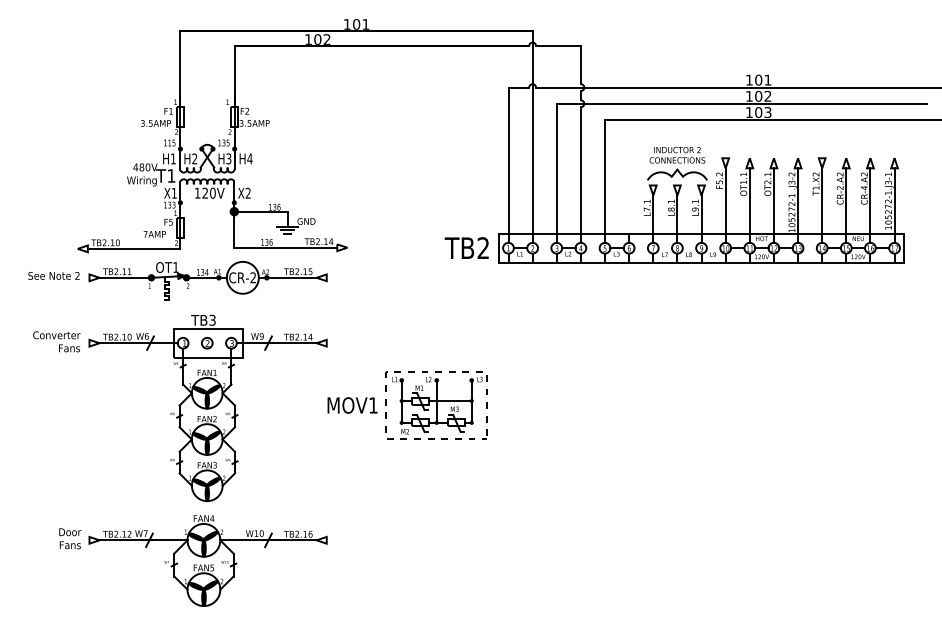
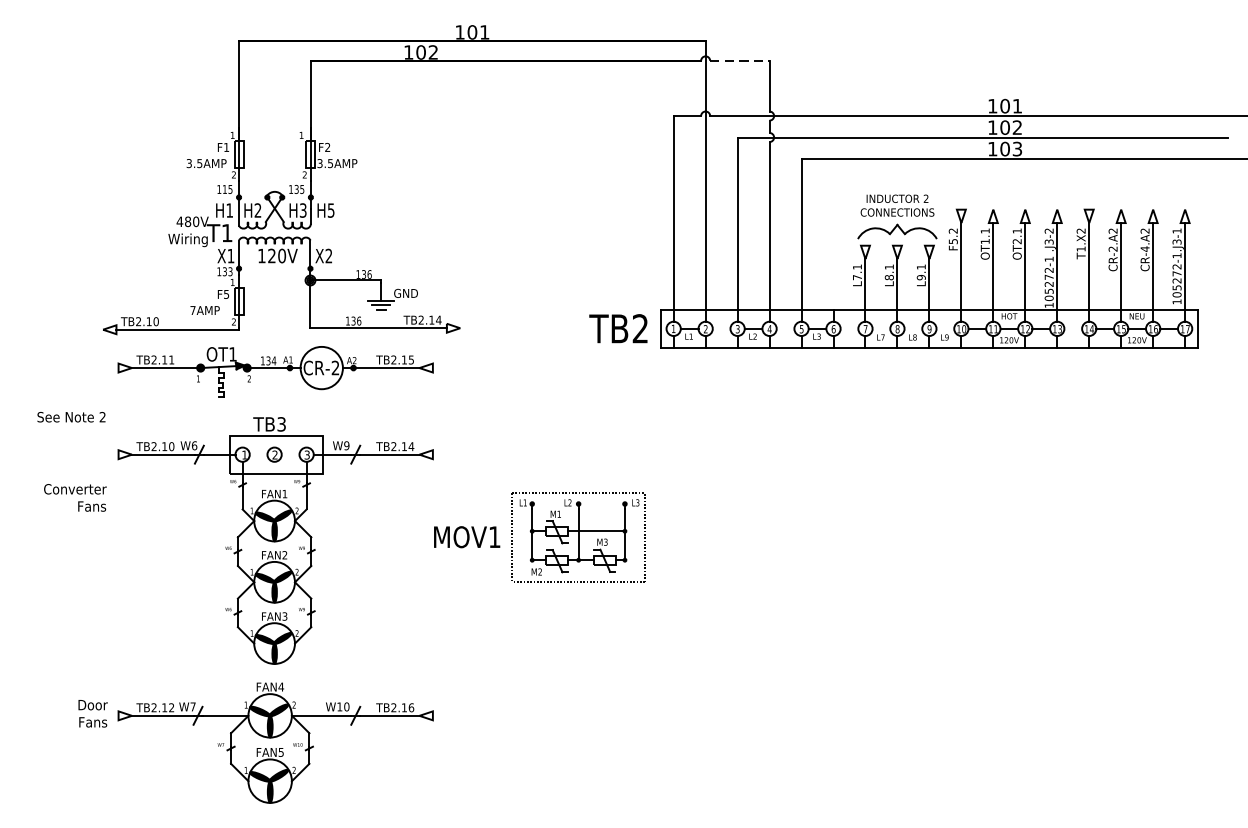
line: (558, 45) -> (739, 60), solid -> dashed
text: (249, 158) -> (330, 209), H4 -> H5
text: (53, 275) -> (70, 416), moved
text: (56, 341) -> (74, 497), moved

